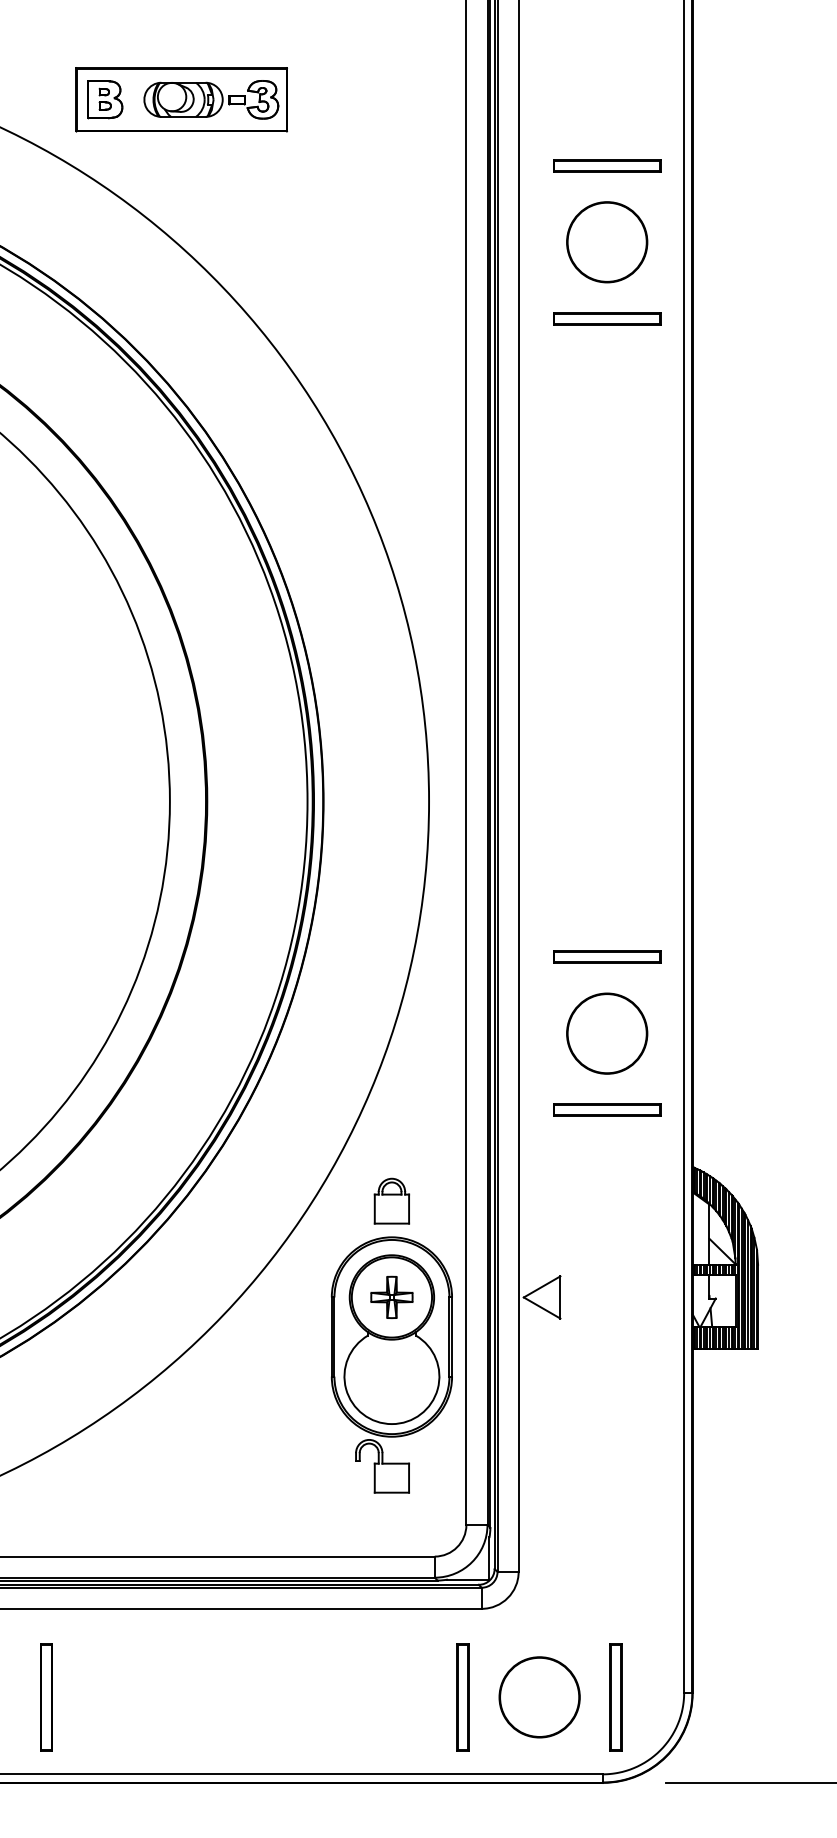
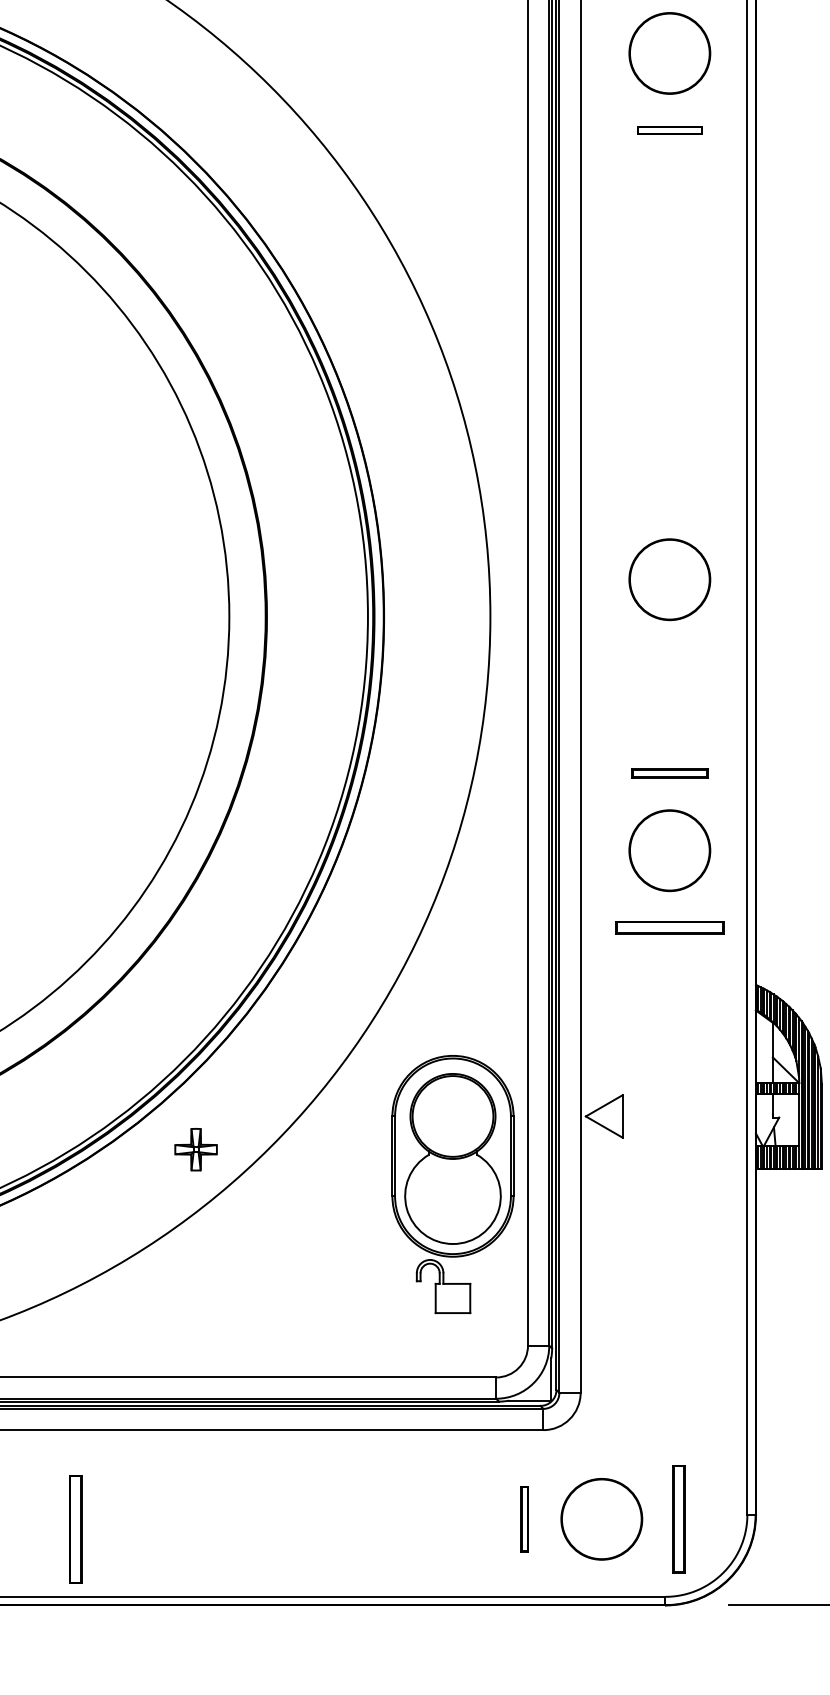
part: (607, 318) -> (670, 130), size x0.6
circle: (607, 764) -> (670, 579), added
part: (607, 956) -> (670, 772), size x0.7
part: (391, 1200) -> (452, 1018), removed
part: (391, 1296) -> (195, 1148), moved
part: (46, 1697) -> (75, 1529), moved
part: (462, 1697) -> (524, 1519), size x0.6

